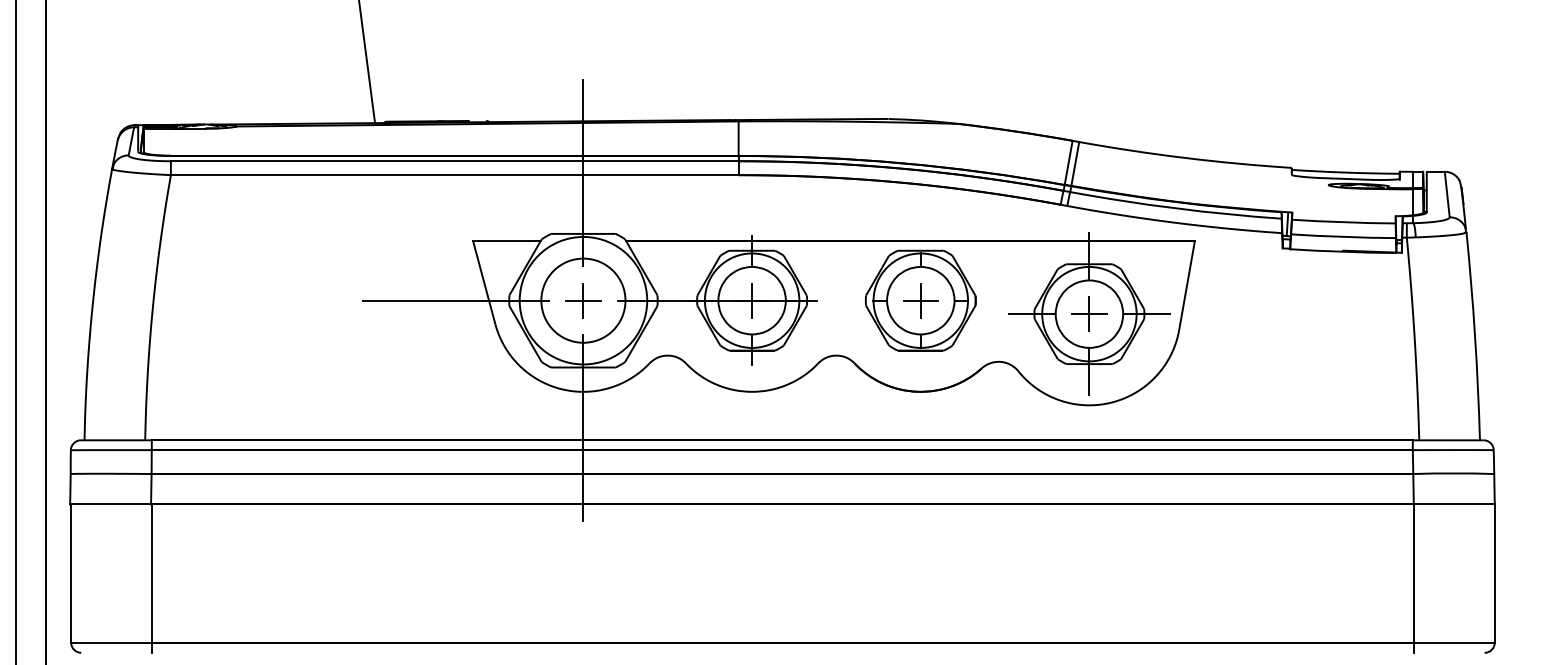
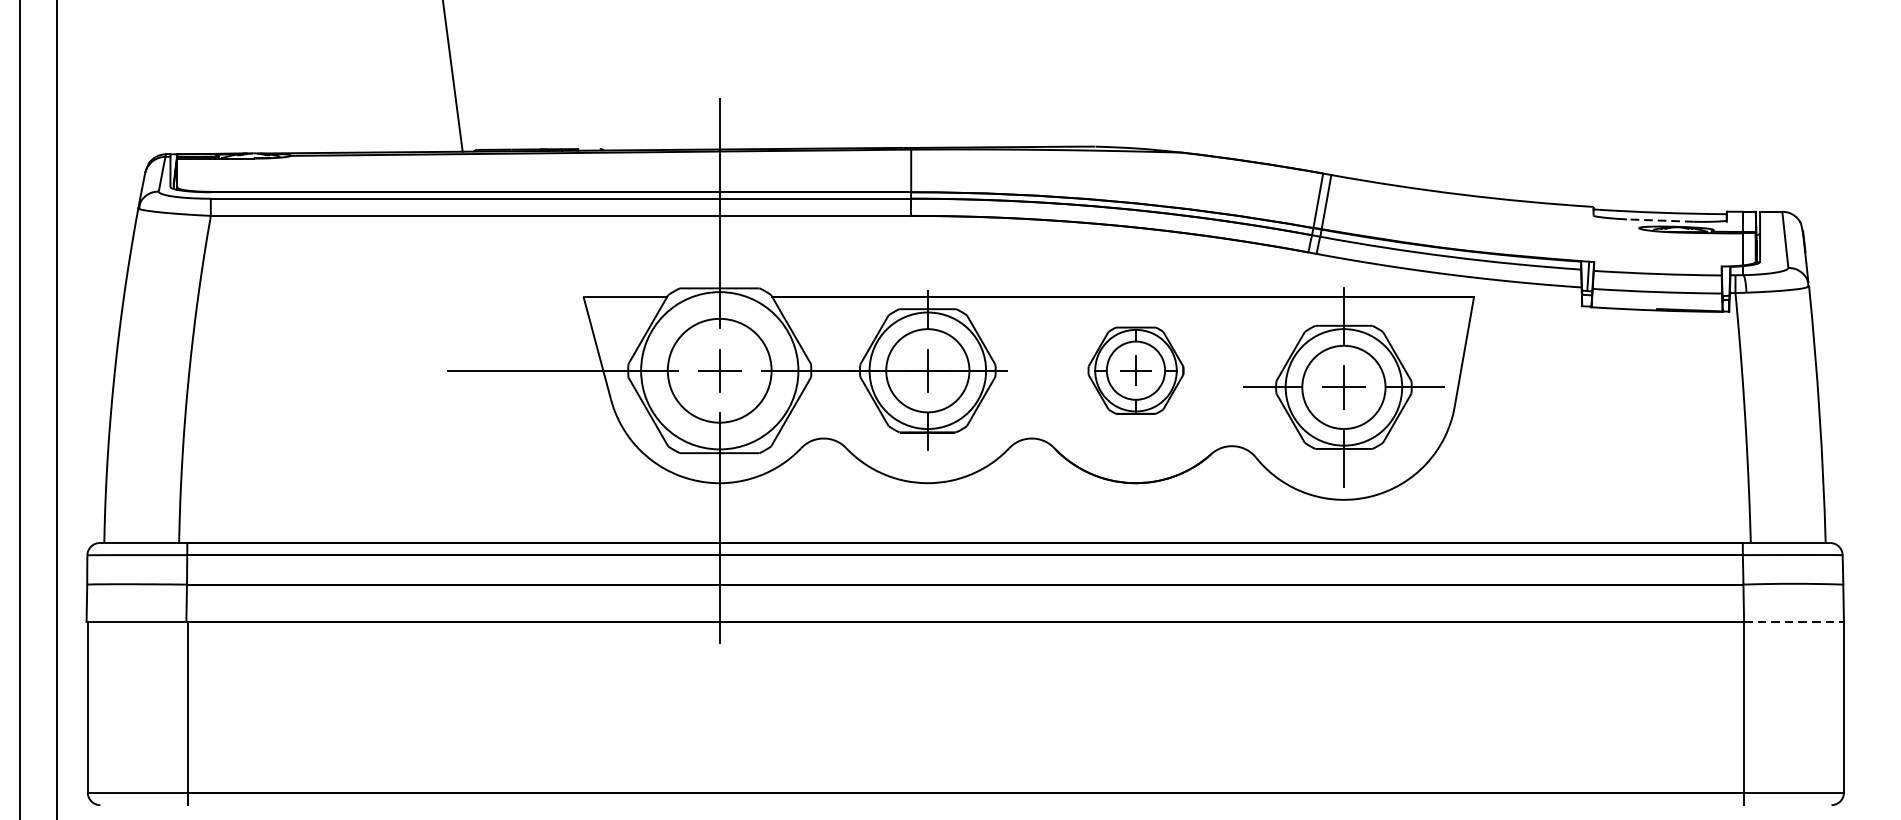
line: (1345, 178) -> (1659, 220), solid -> dashed
part: (920, 300) -> (1135, 370), size x0.7
line: (1454, 504) -> (1794, 622), solid -> dashed

